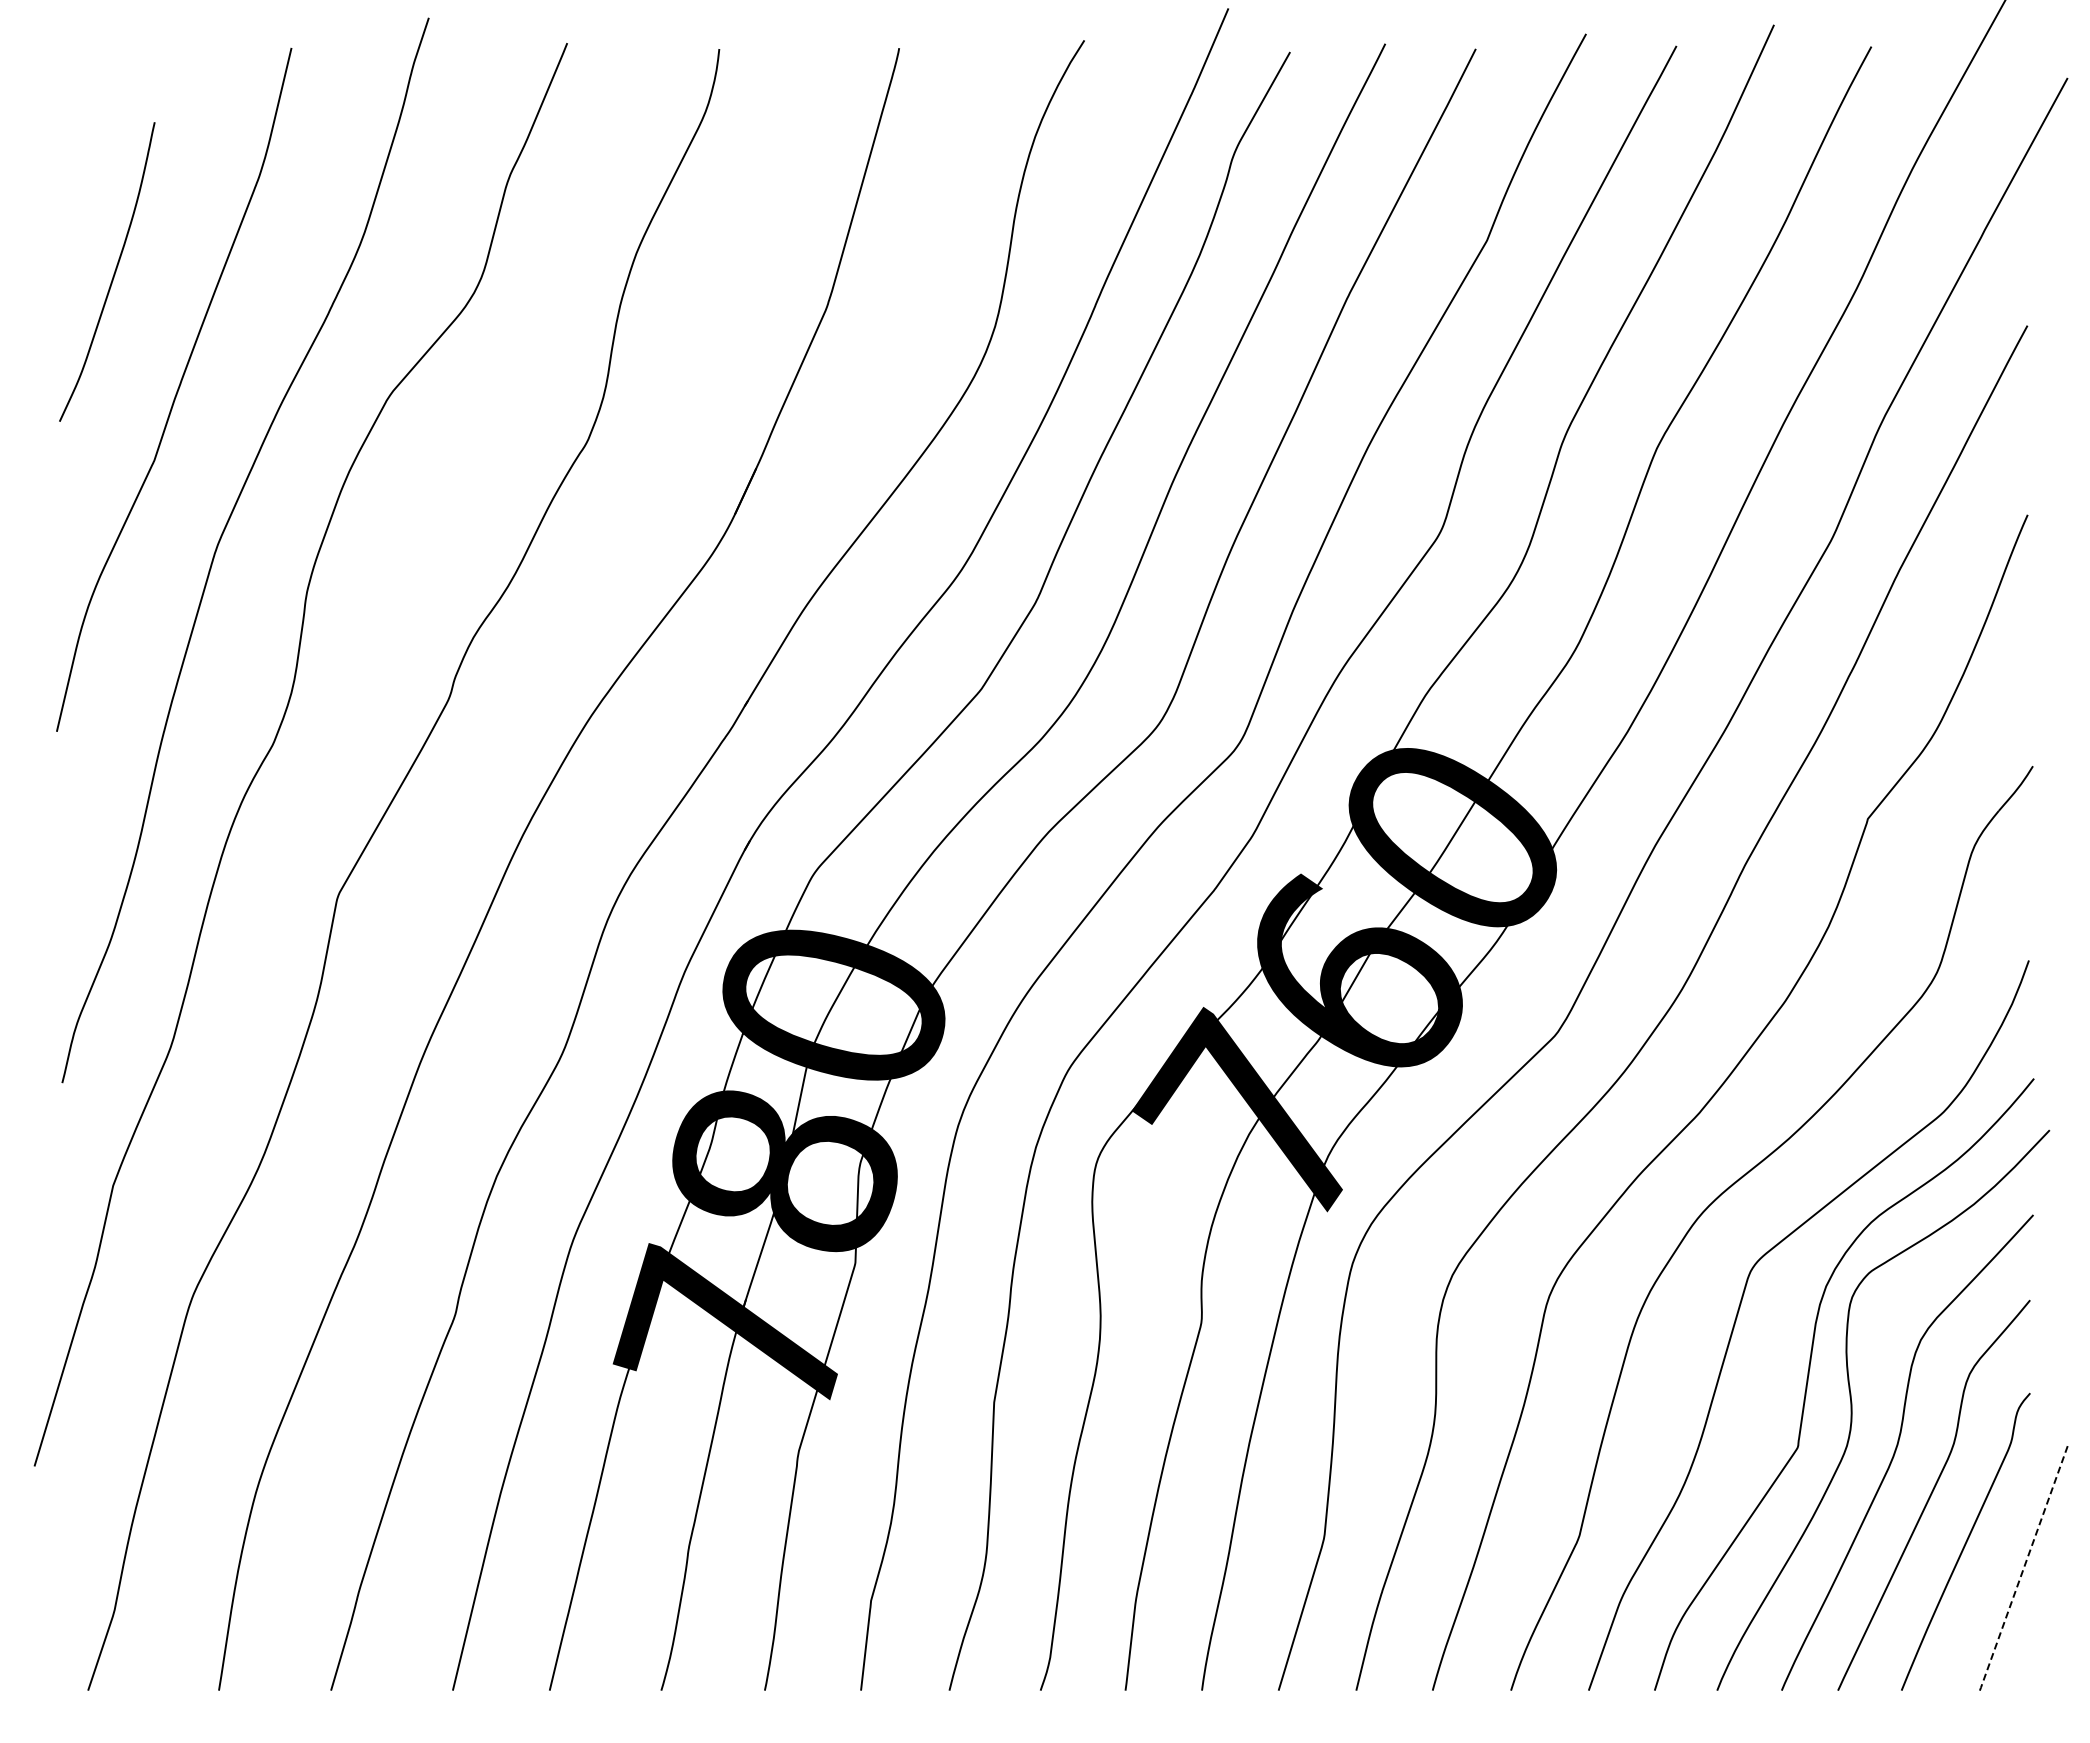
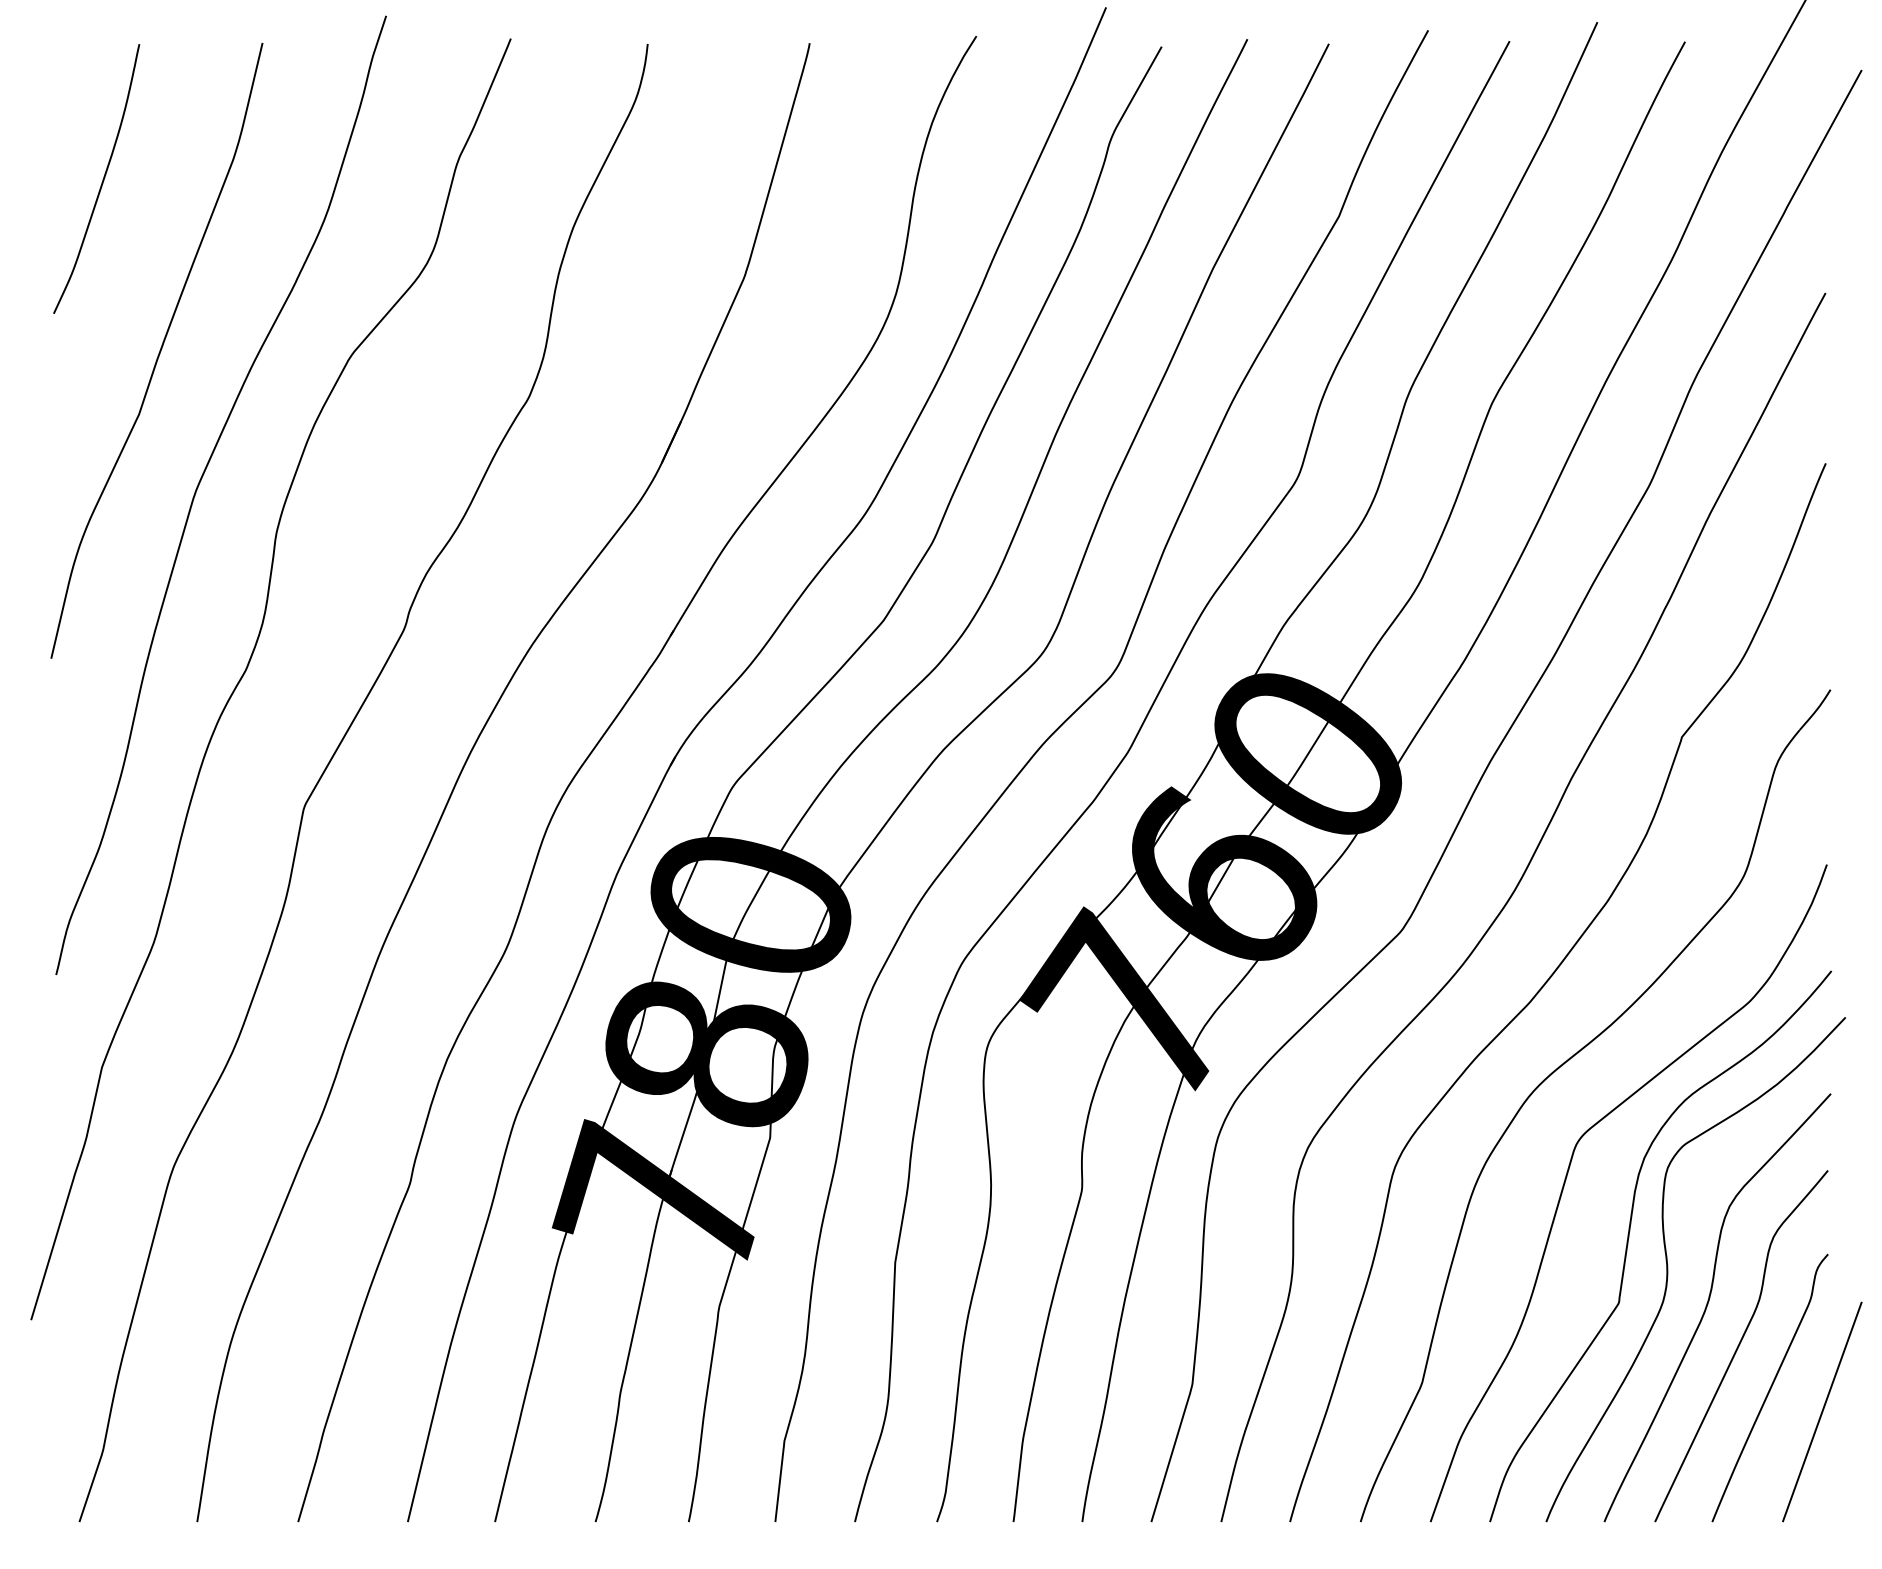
curve: (113, 273) -> (102, 180), moved
line: (2023, 1569) -> (1822, 1412), dashed -> solid

